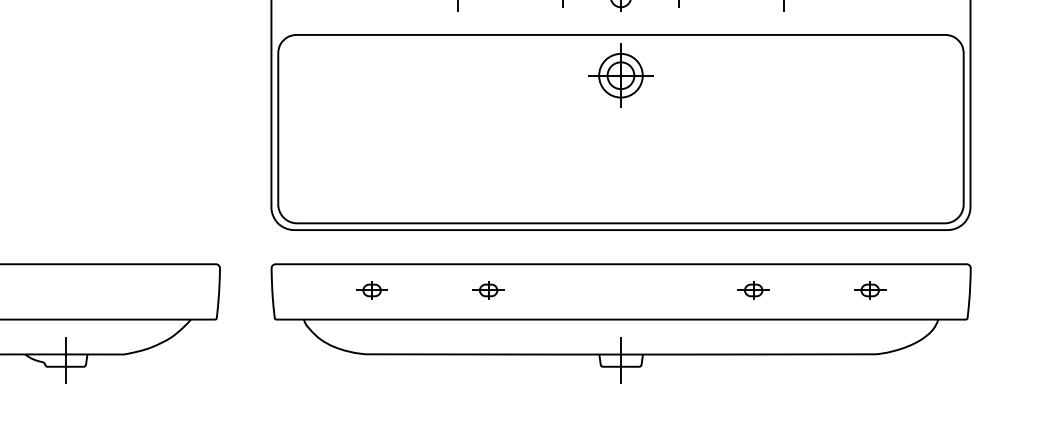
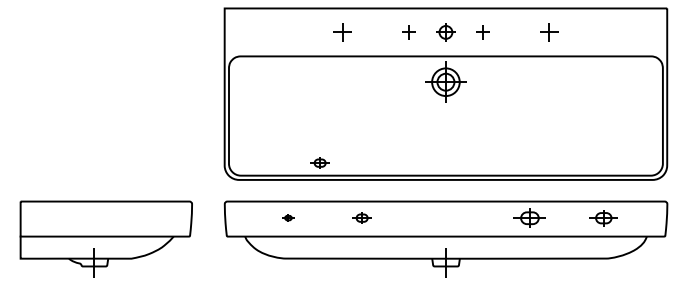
part: (421, 202) -> (319, 162), added
part: (372, 289) -> (288, 217), size x0.6
part: (752, 289) -> (529, 217), size x1.6
part: (869, 289) -> (603, 217), size x1.4

